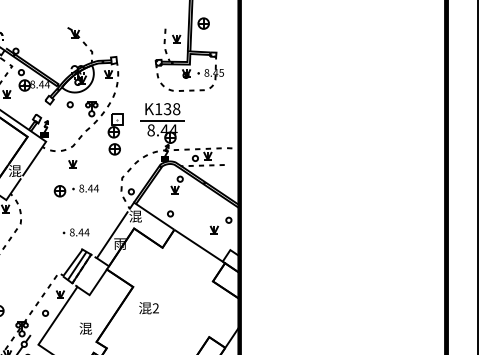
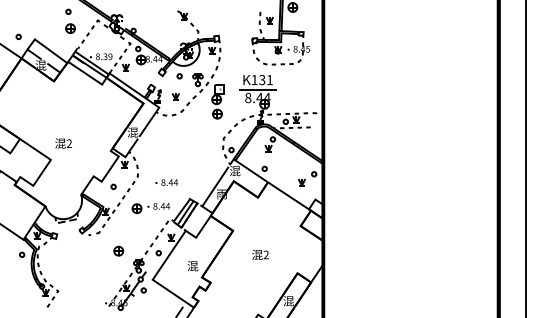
text: (176, 109) -> (269, 80), K138 -> K131
part: (72, 163) -> (175, 96), moved
part: (75, 191) -> (150, 208), moved
text: (75, 232) -> (166, 182), moved
text: (149, 307) -> (260, 254), moved

